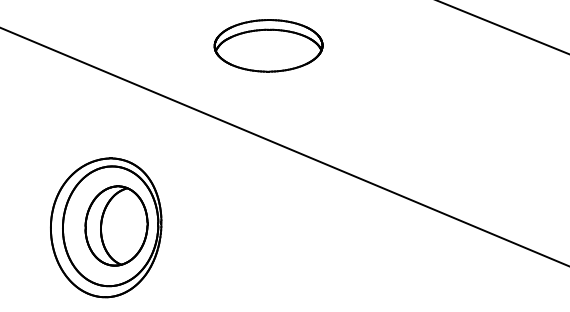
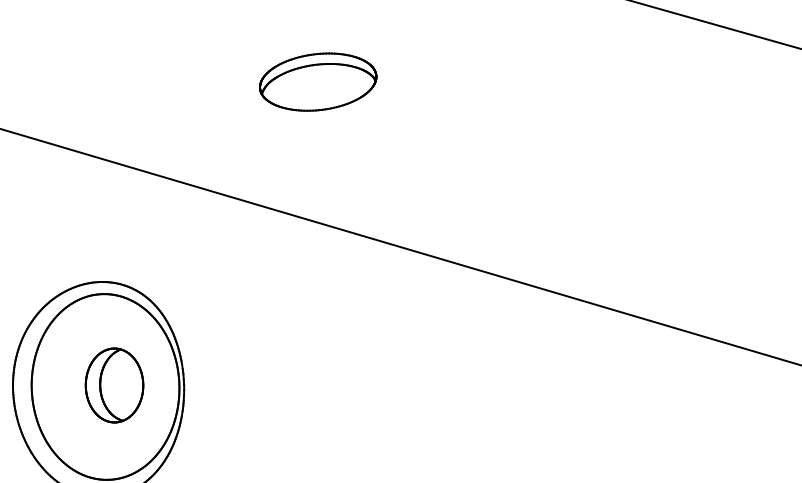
part: (268, 45) -> (318, 81), size x0.7
part: (116, 225) -> (114, 384), size x0.6

